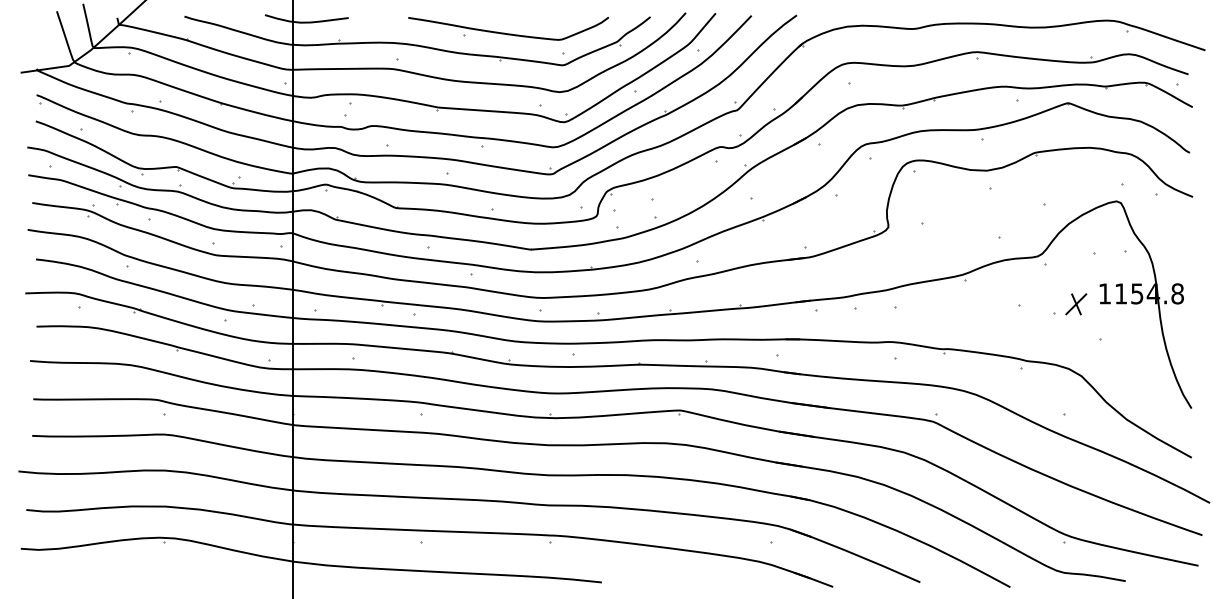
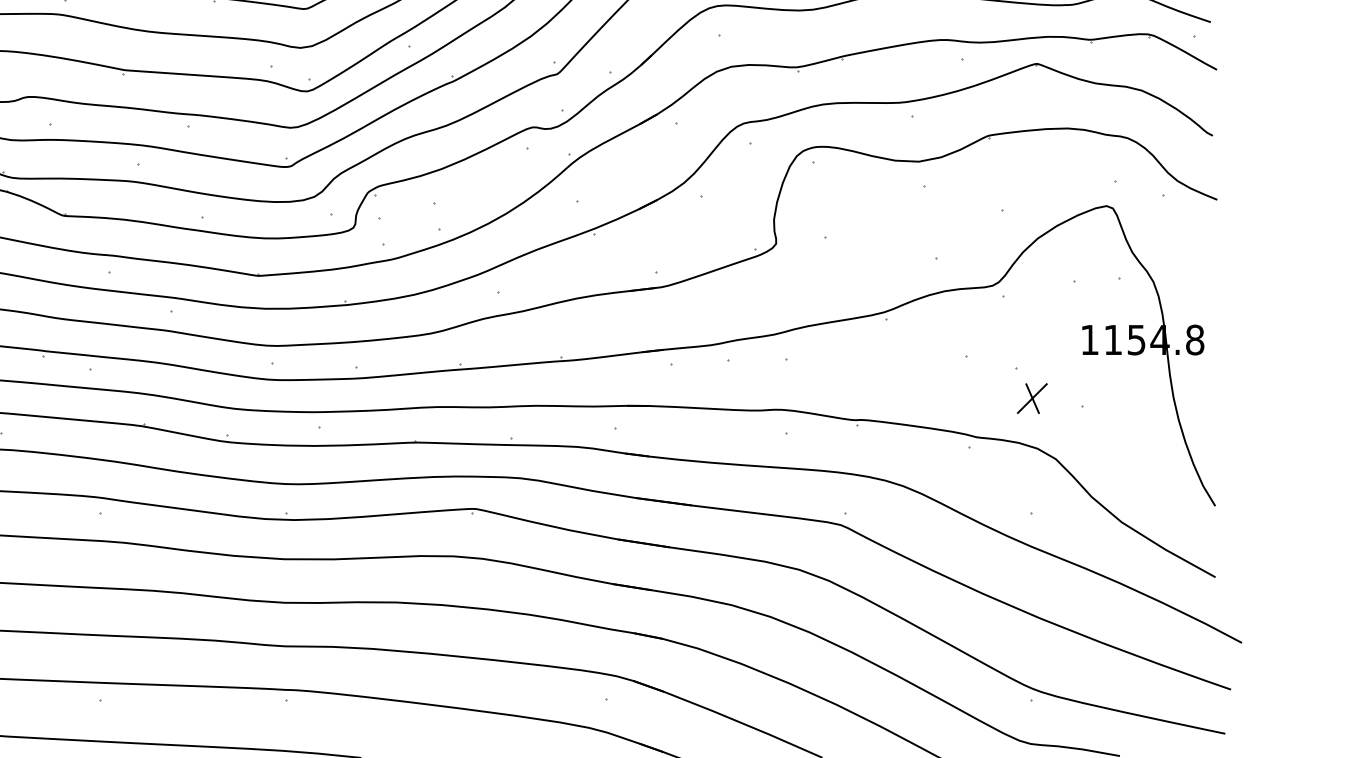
part: (1076, 304) -> (1032, 398), moved

